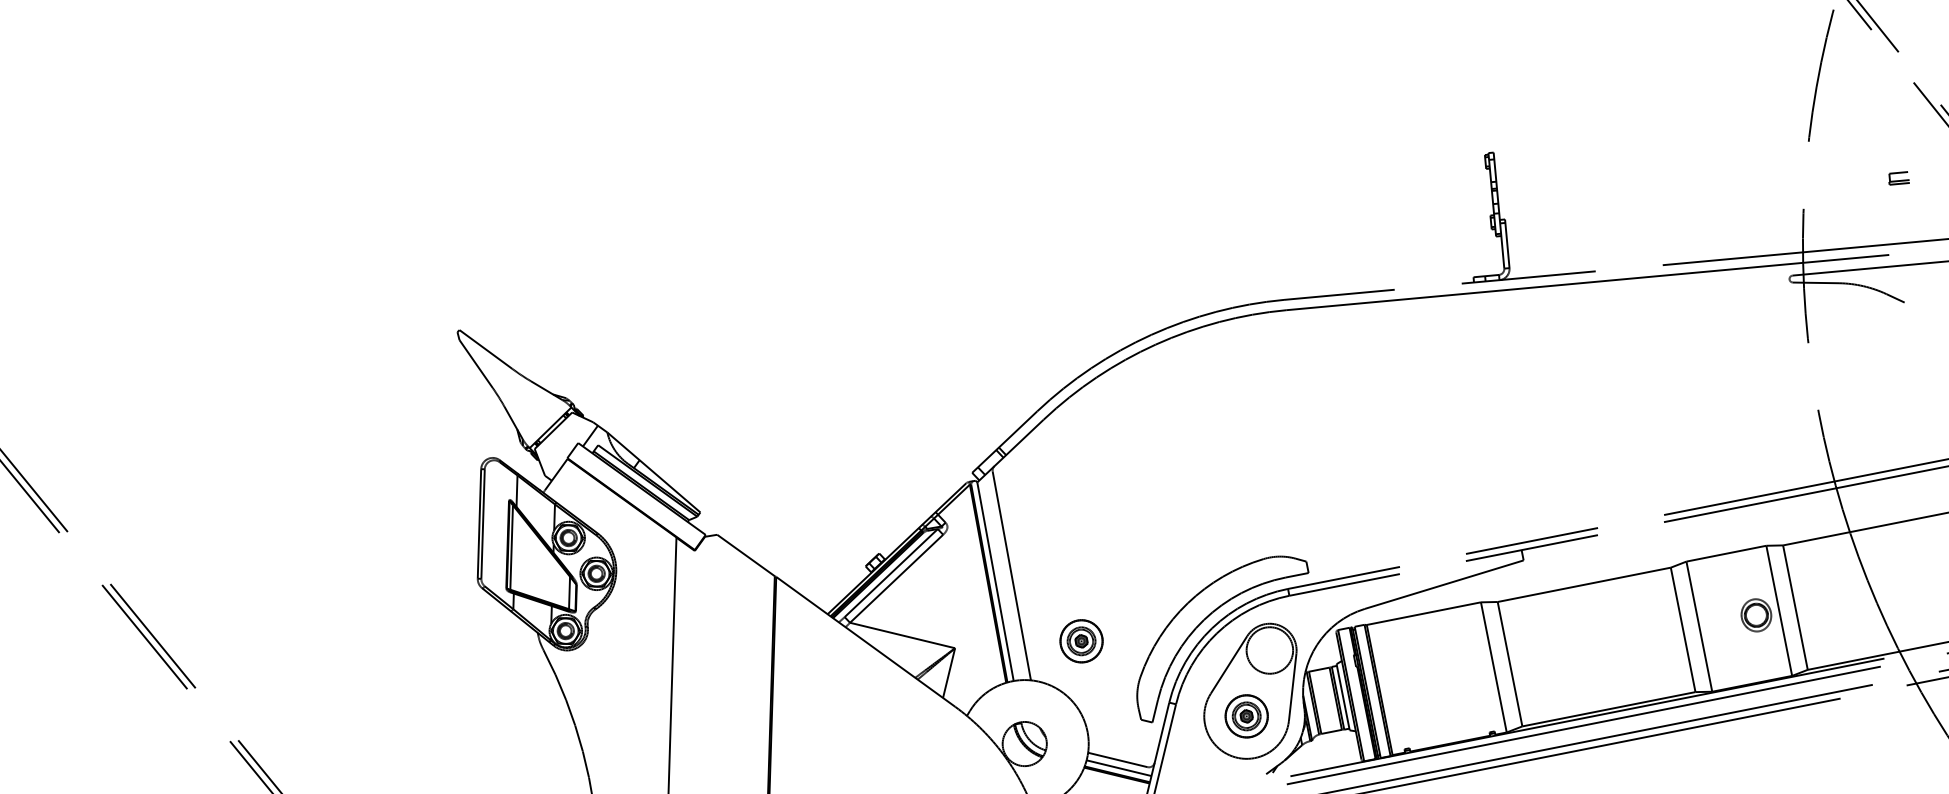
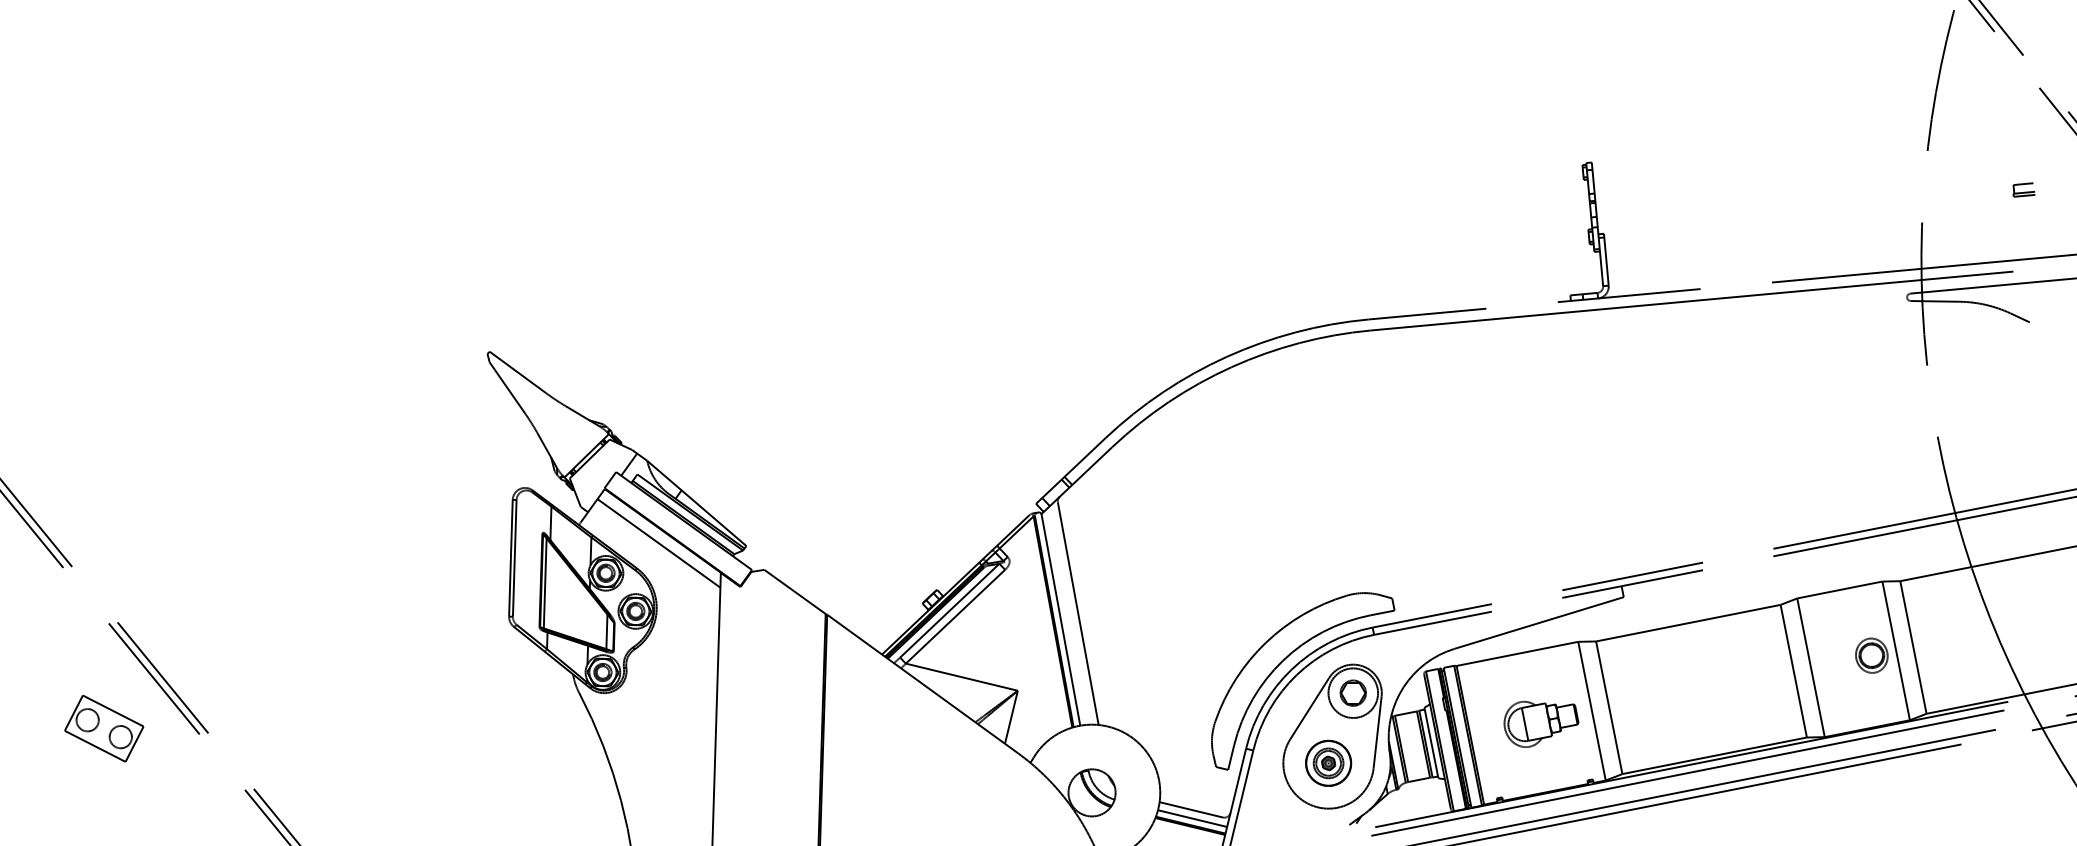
line: (617, 510) -> (658, 543), added
part: (1081, 640) -> (1152, 682), removed
part: (1269, 649) -> (1352, 692), added
part: (1446, 678) -> (1541, 723), added
part: (98, 683) -> (104, 728), added

